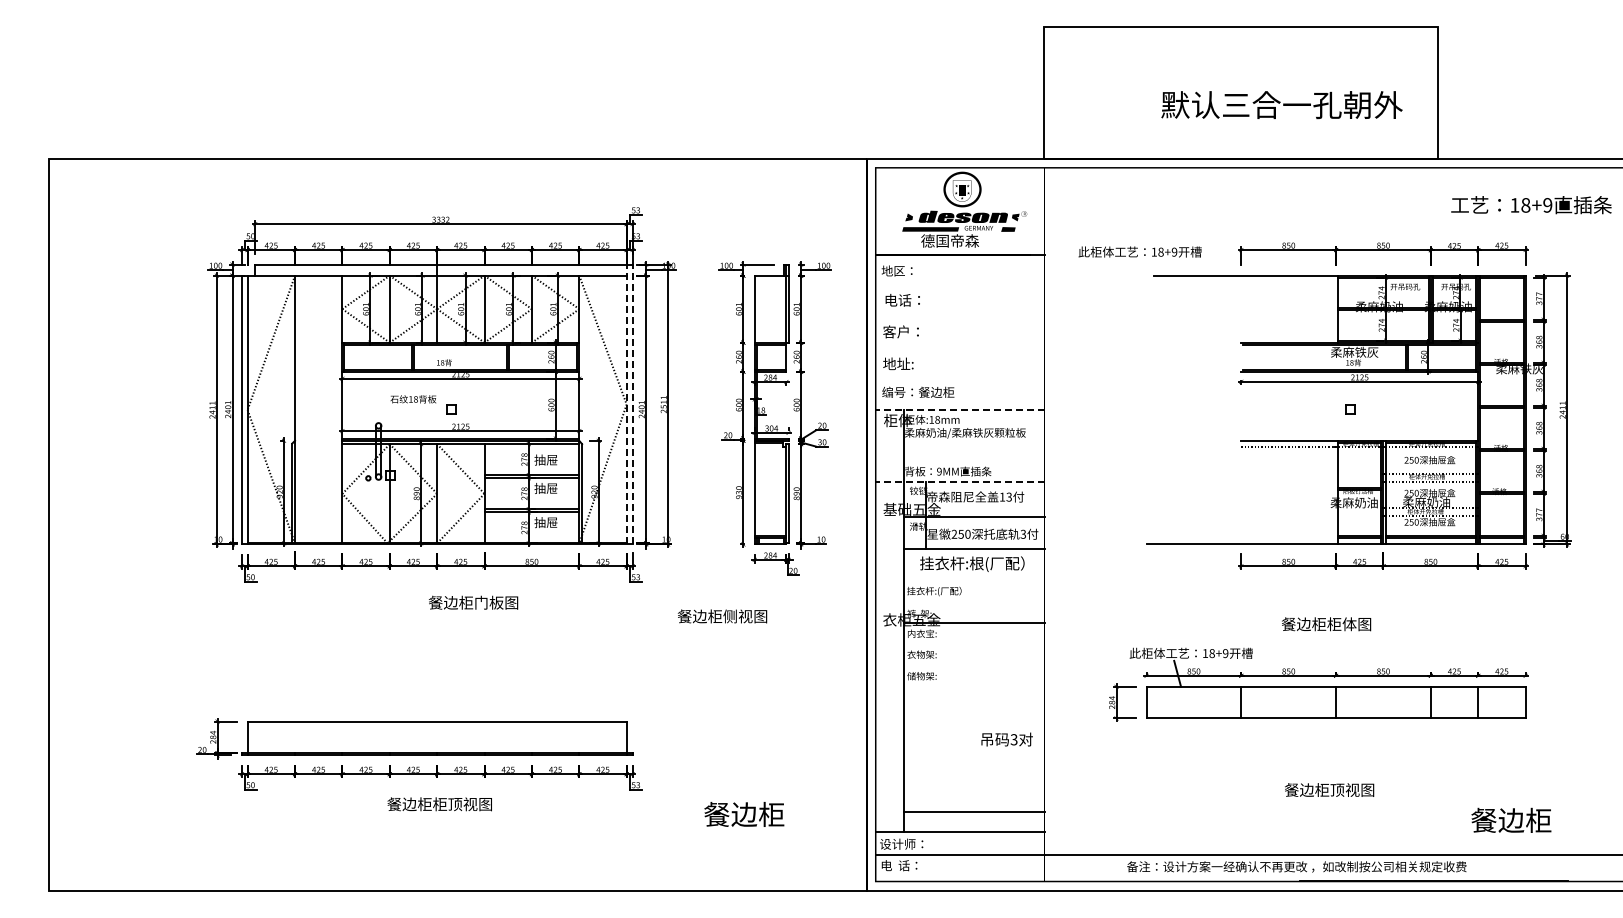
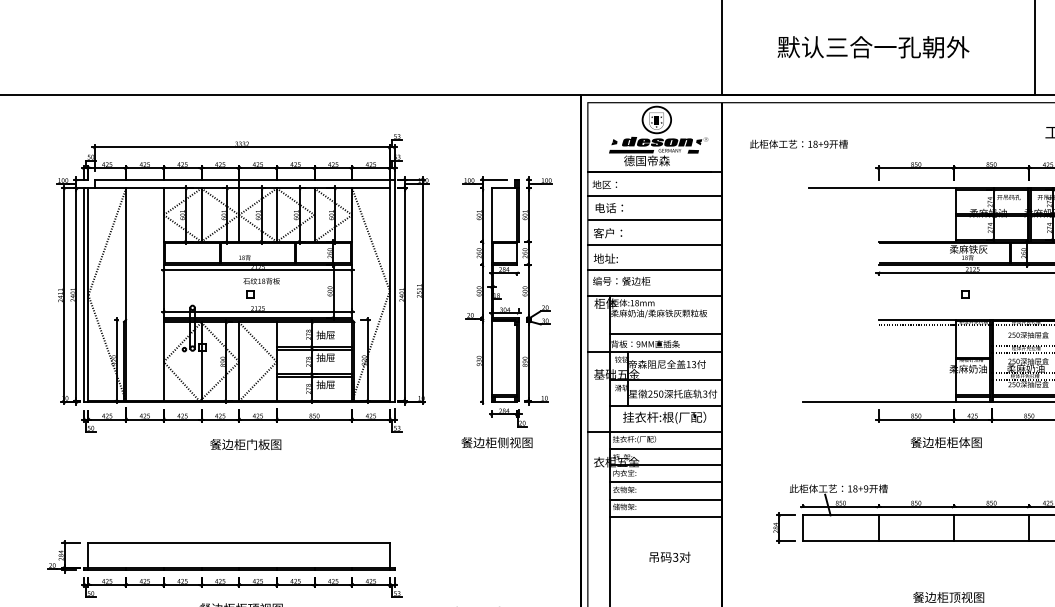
text: (1281, 105) -> (873, 47), moved
text: (1139, 251) -> (798, 143), moved
line: (959, 285) -> (654, 196), added
line: (960, 315) -> (655, 220), added
line: (959, 346) -> (654, 244), added
line: (959, 377) -> (654, 269), added
text: (413, 399) -> (261, 281), moved
line: (626, 404) -> (389, 290), dashed -> solid
line: (632, 404) -> (394, 290), dashed -> solid
line: (959, 410) -> (654, 295), dashed -> solid
line: (973, 458) -> (665, 333), added
line: (959, 481) -> (654, 352), dashed -> solid
line: (959, 581) -> (654, 431), added
text: (473, 602) -> (245, 444), moved
line: (973, 602) -> (665, 448), added
text: (722, 616) -> (497, 442), moved
text: (1326, 624) -> (946, 442), moved
line: (973, 644) -> (665, 481), added
line: (973, 667) -> (665, 500), added
line: (973, 688) -> (665, 516), added
text: (1006, 739) -> (669, 557), moved

